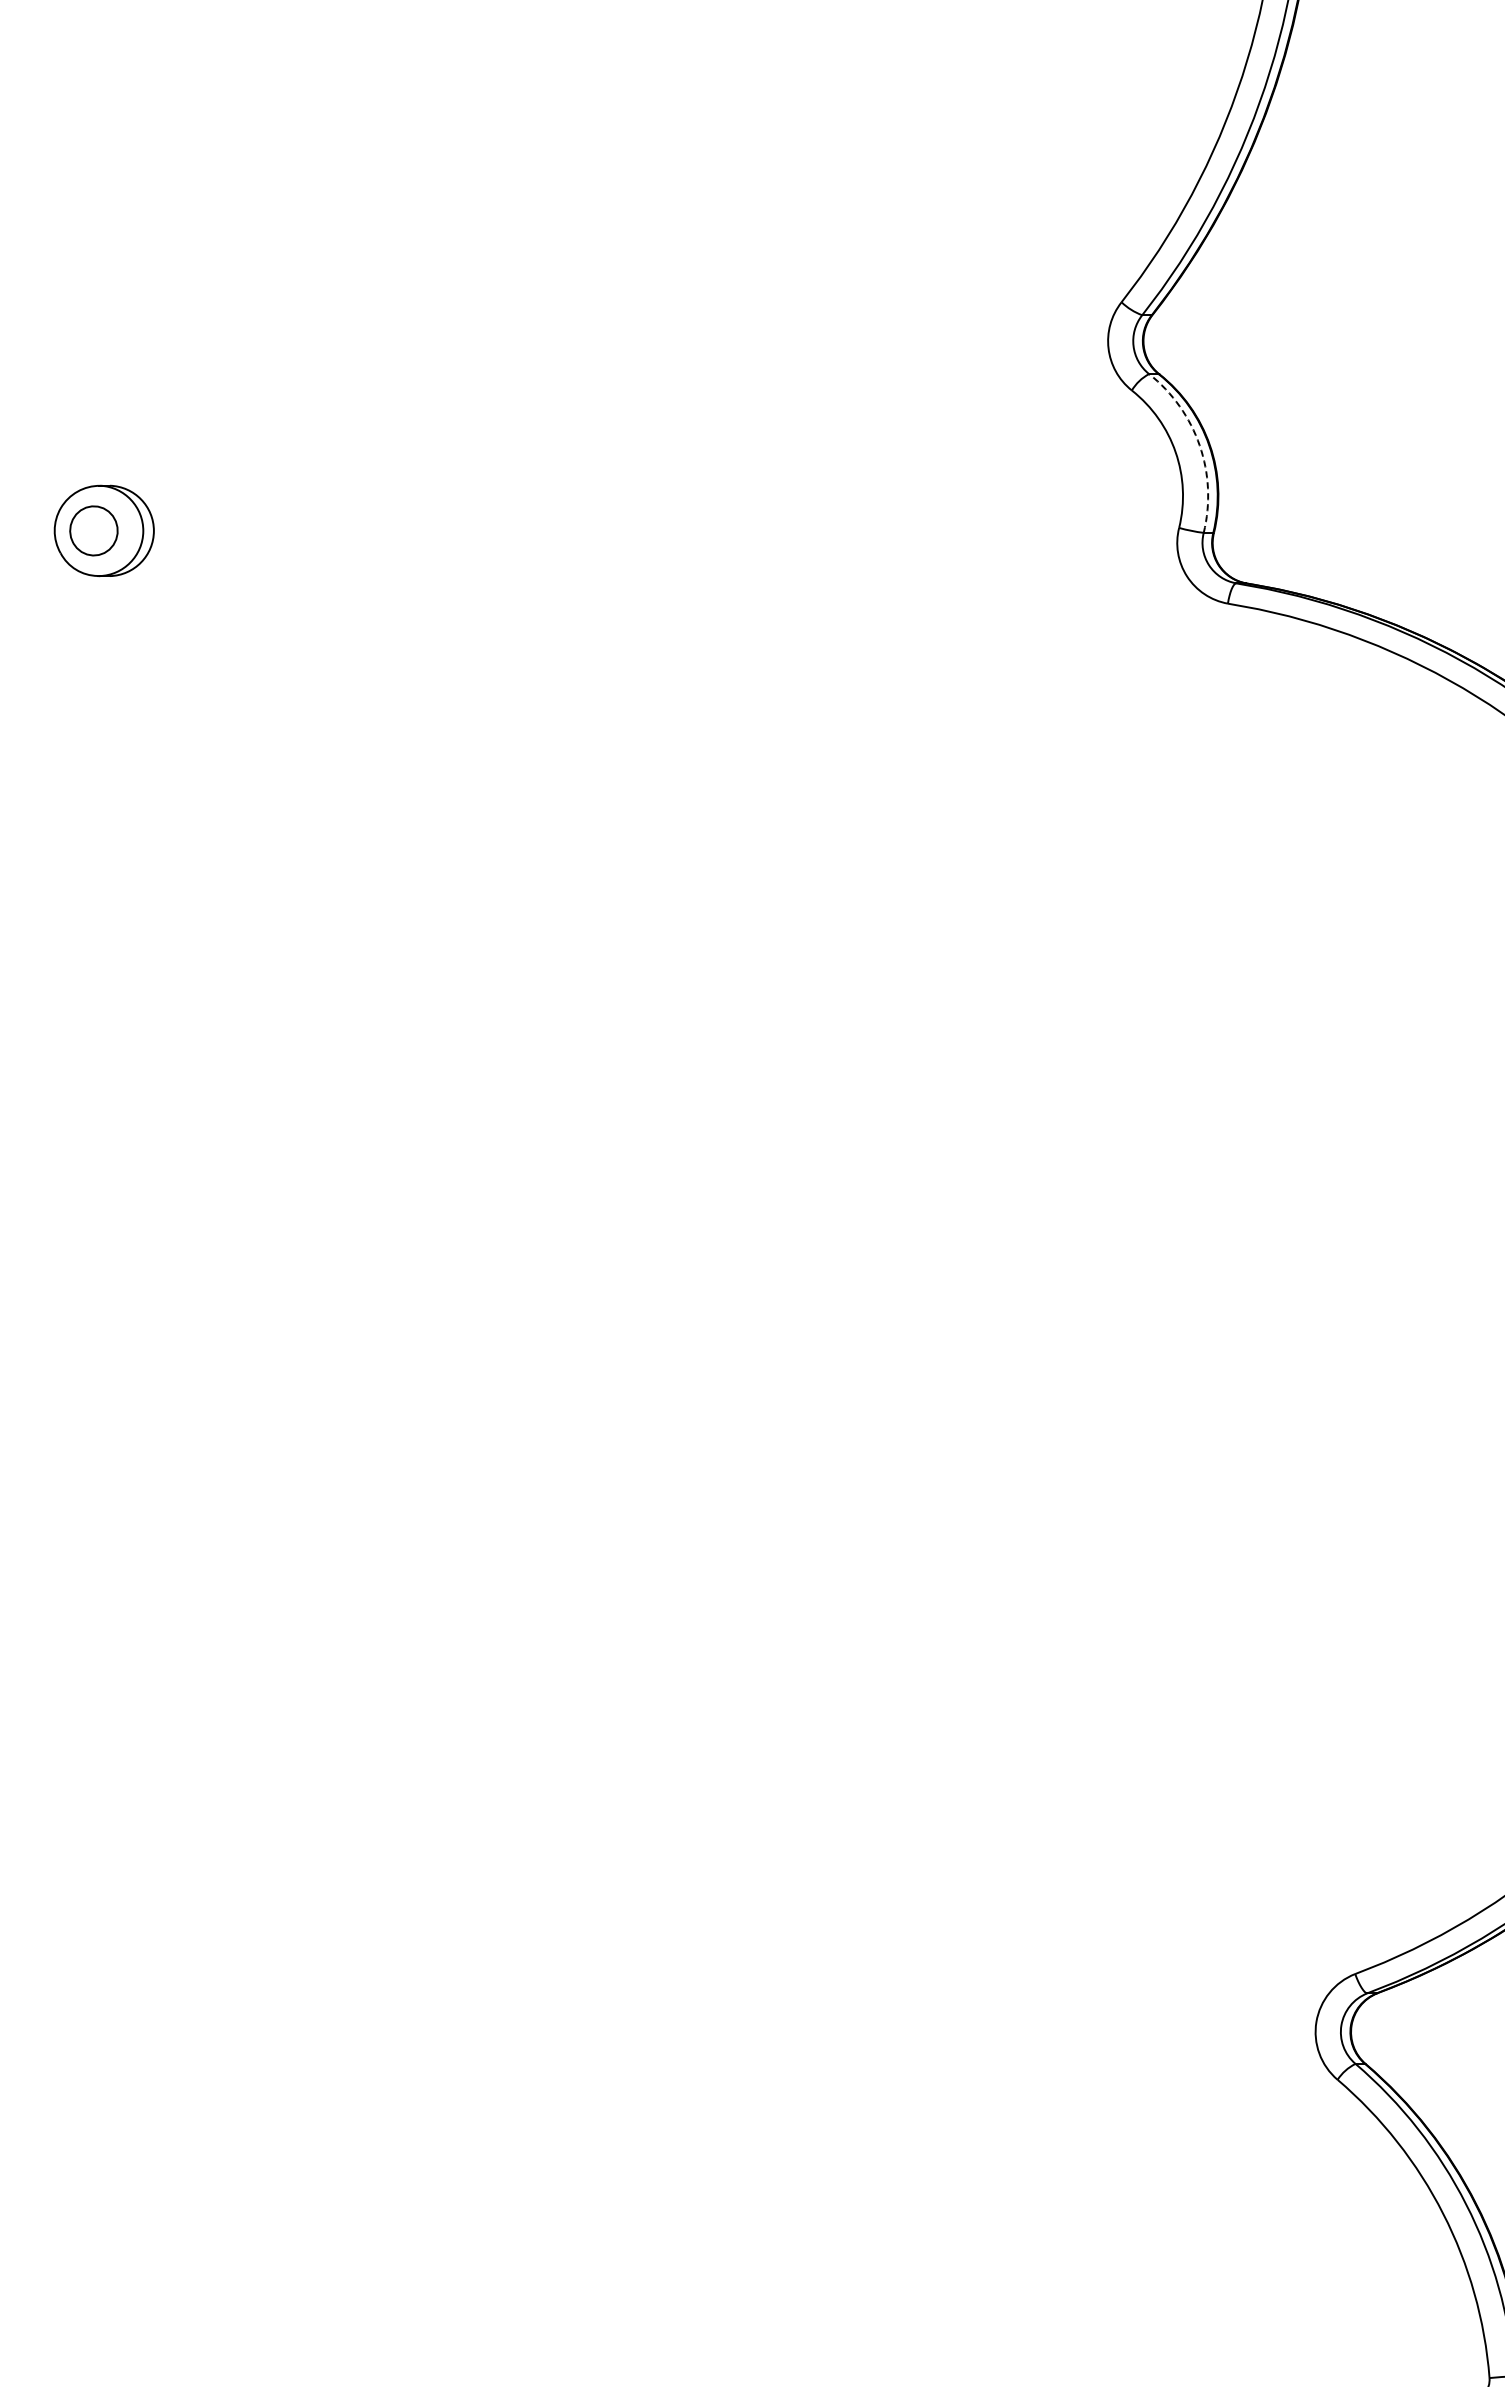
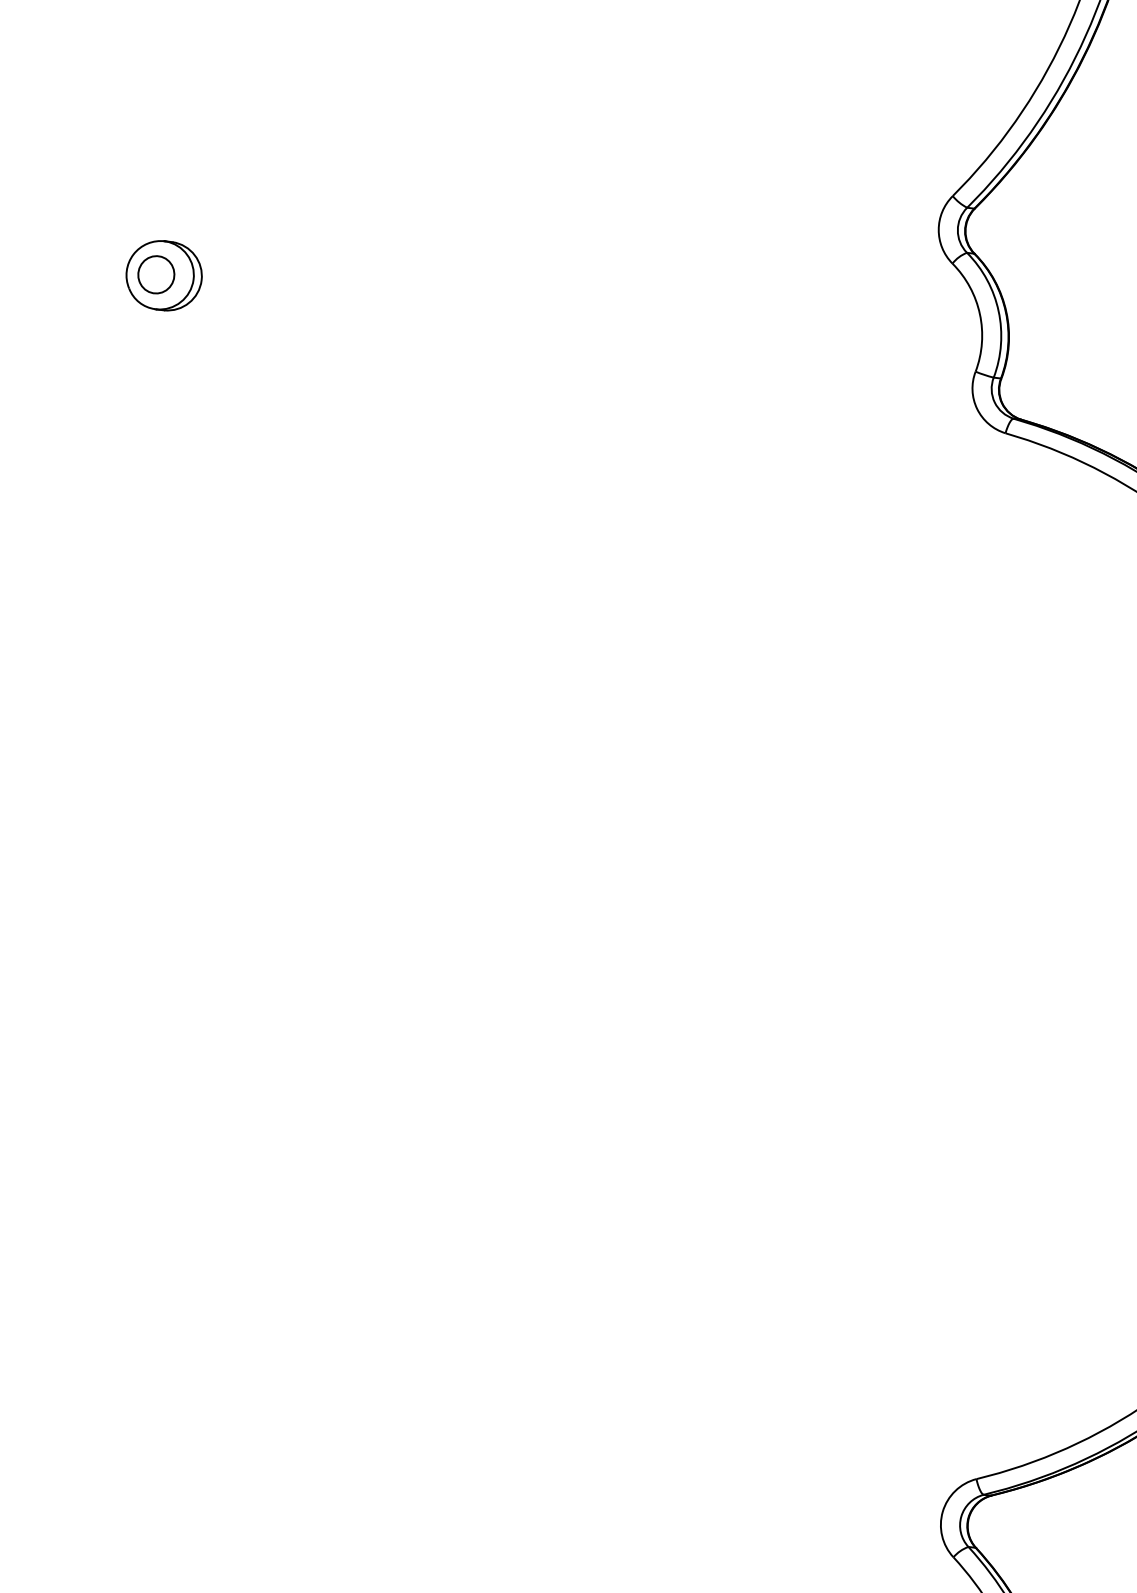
arc: (1199, 445) -> (998, 311), dashed -> solid

